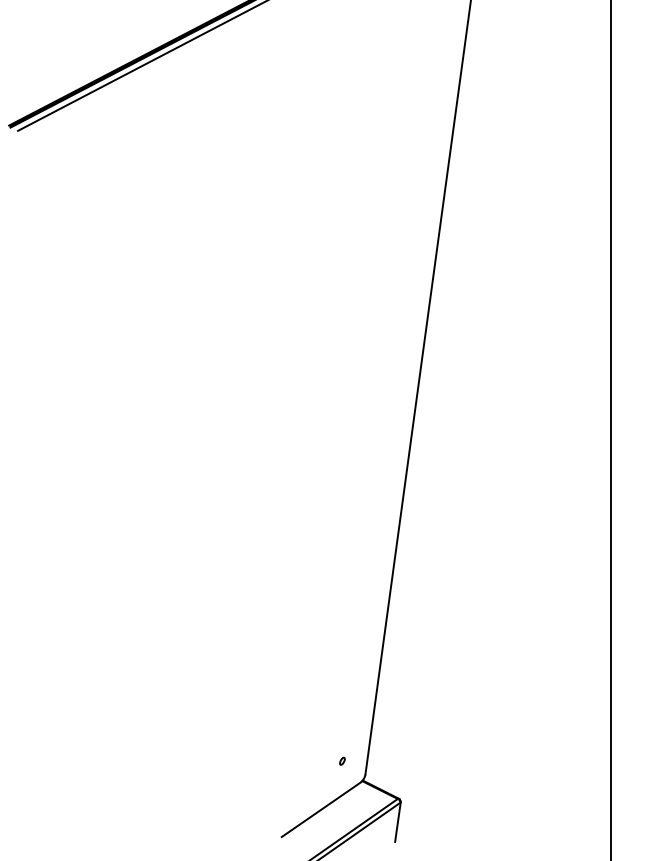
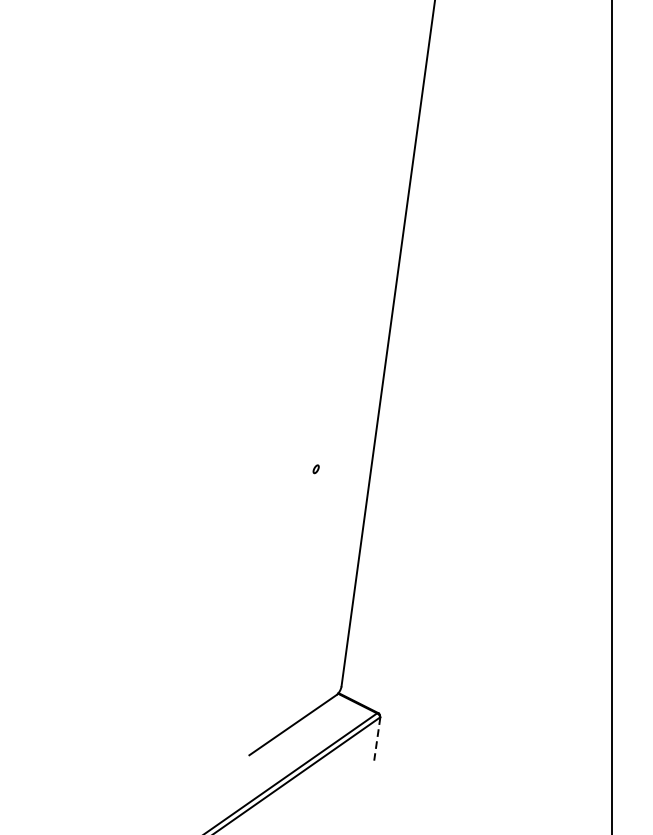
part: (342, 760) -> (316, 468), moved
line: (397, 822) -> (376, 739), solid -> dashed

